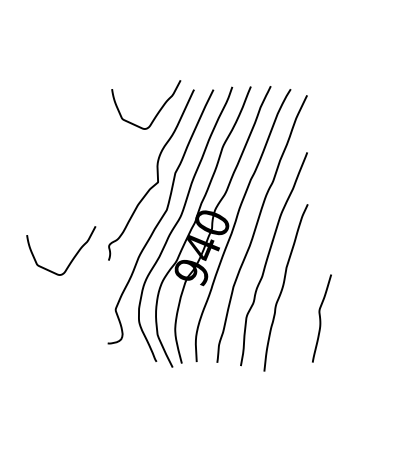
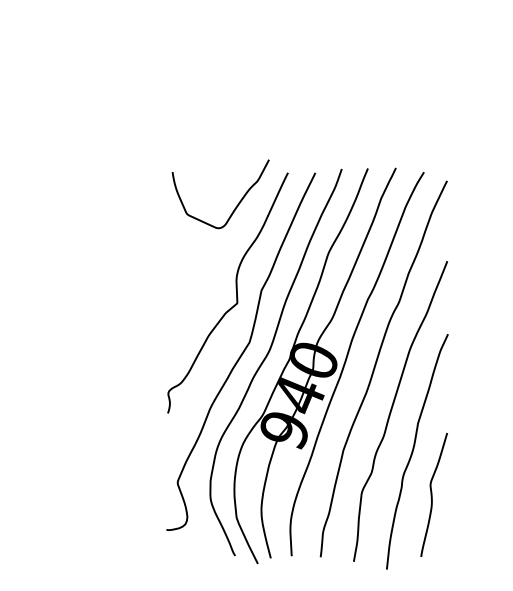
curve: (73, 256) -> (118, 407), removed
curve: (320, 318) -> (432, 494), moved

